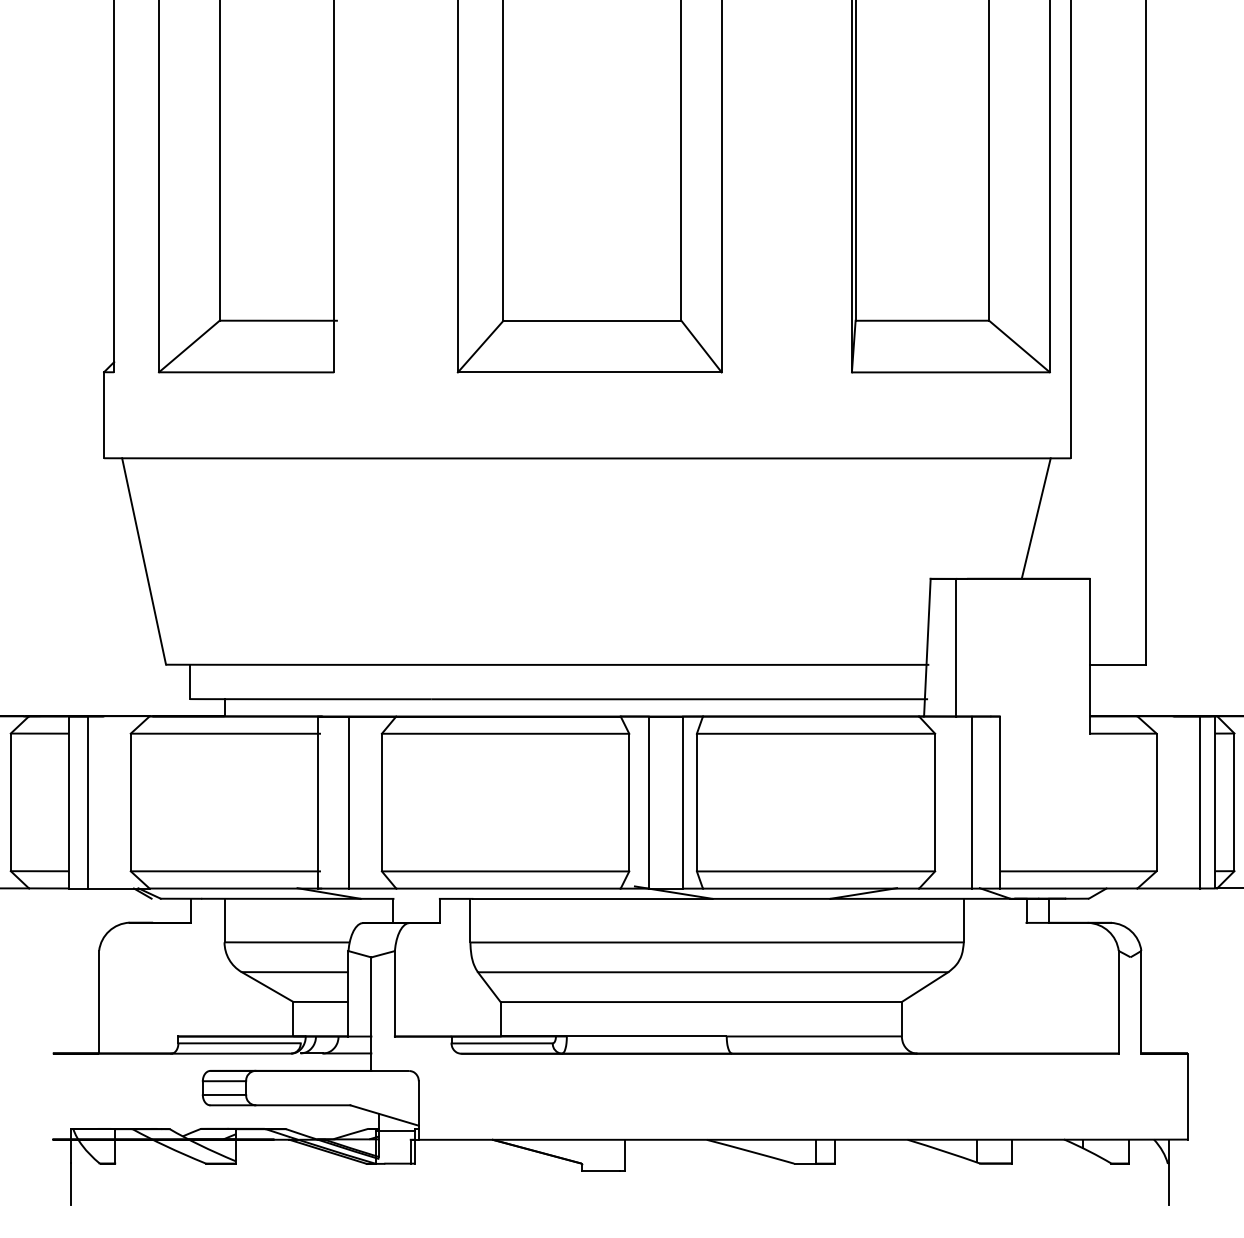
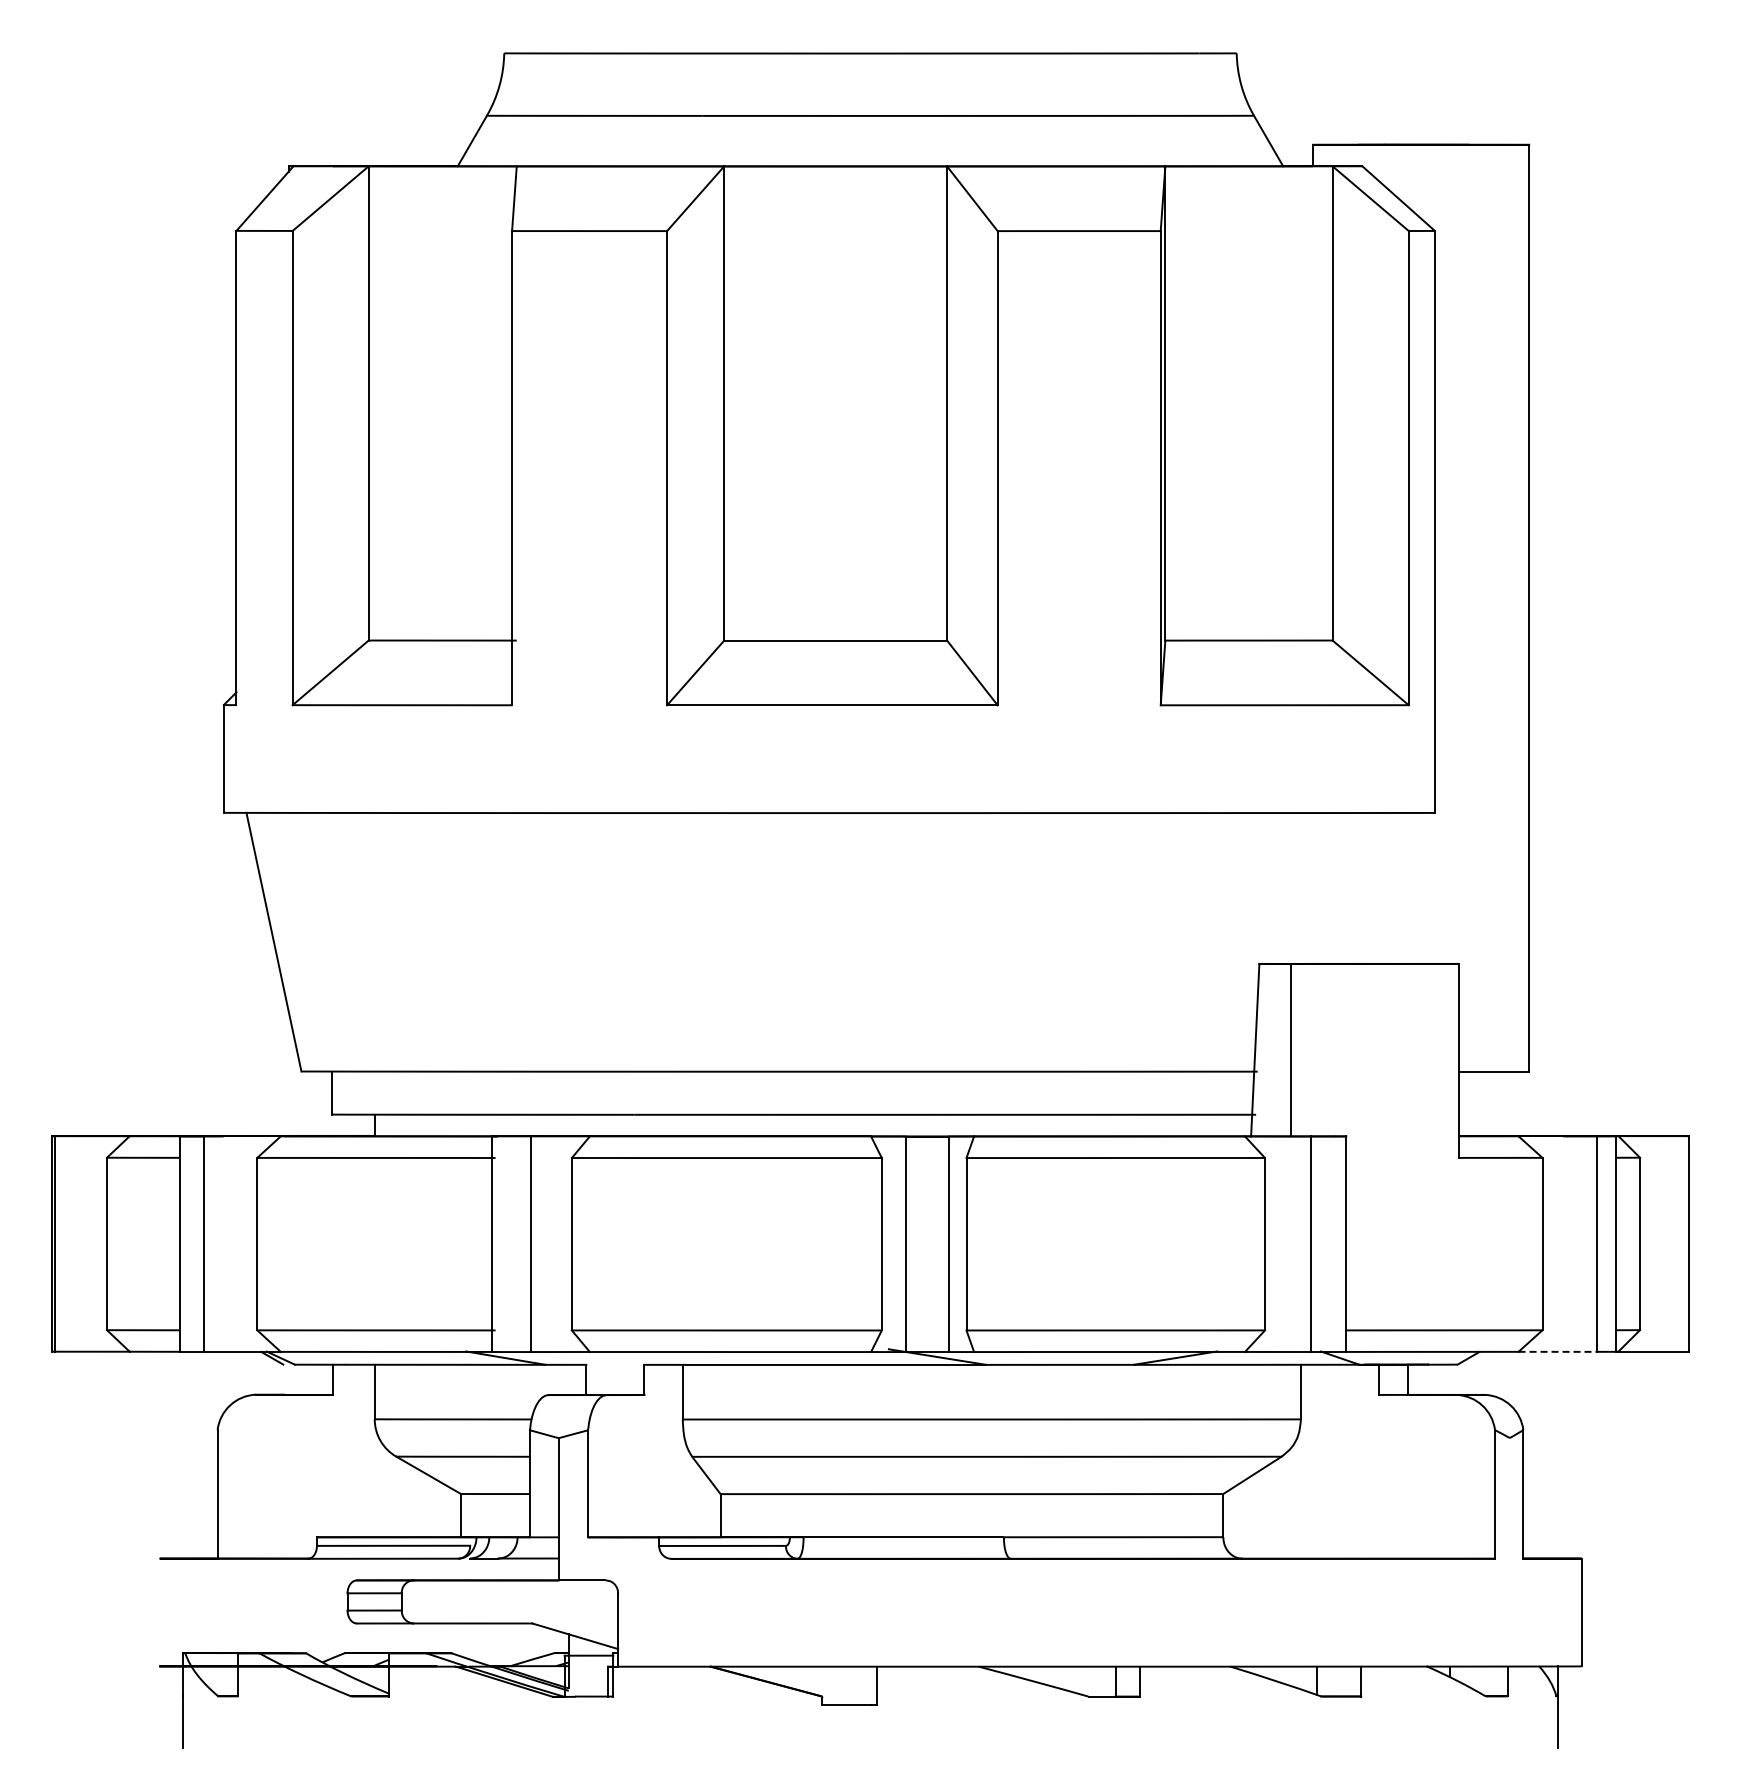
line: (1036, 517) -> (1391, 887), removed
line: (1169, 888) -> (1558, 1351), solid -> dashed

